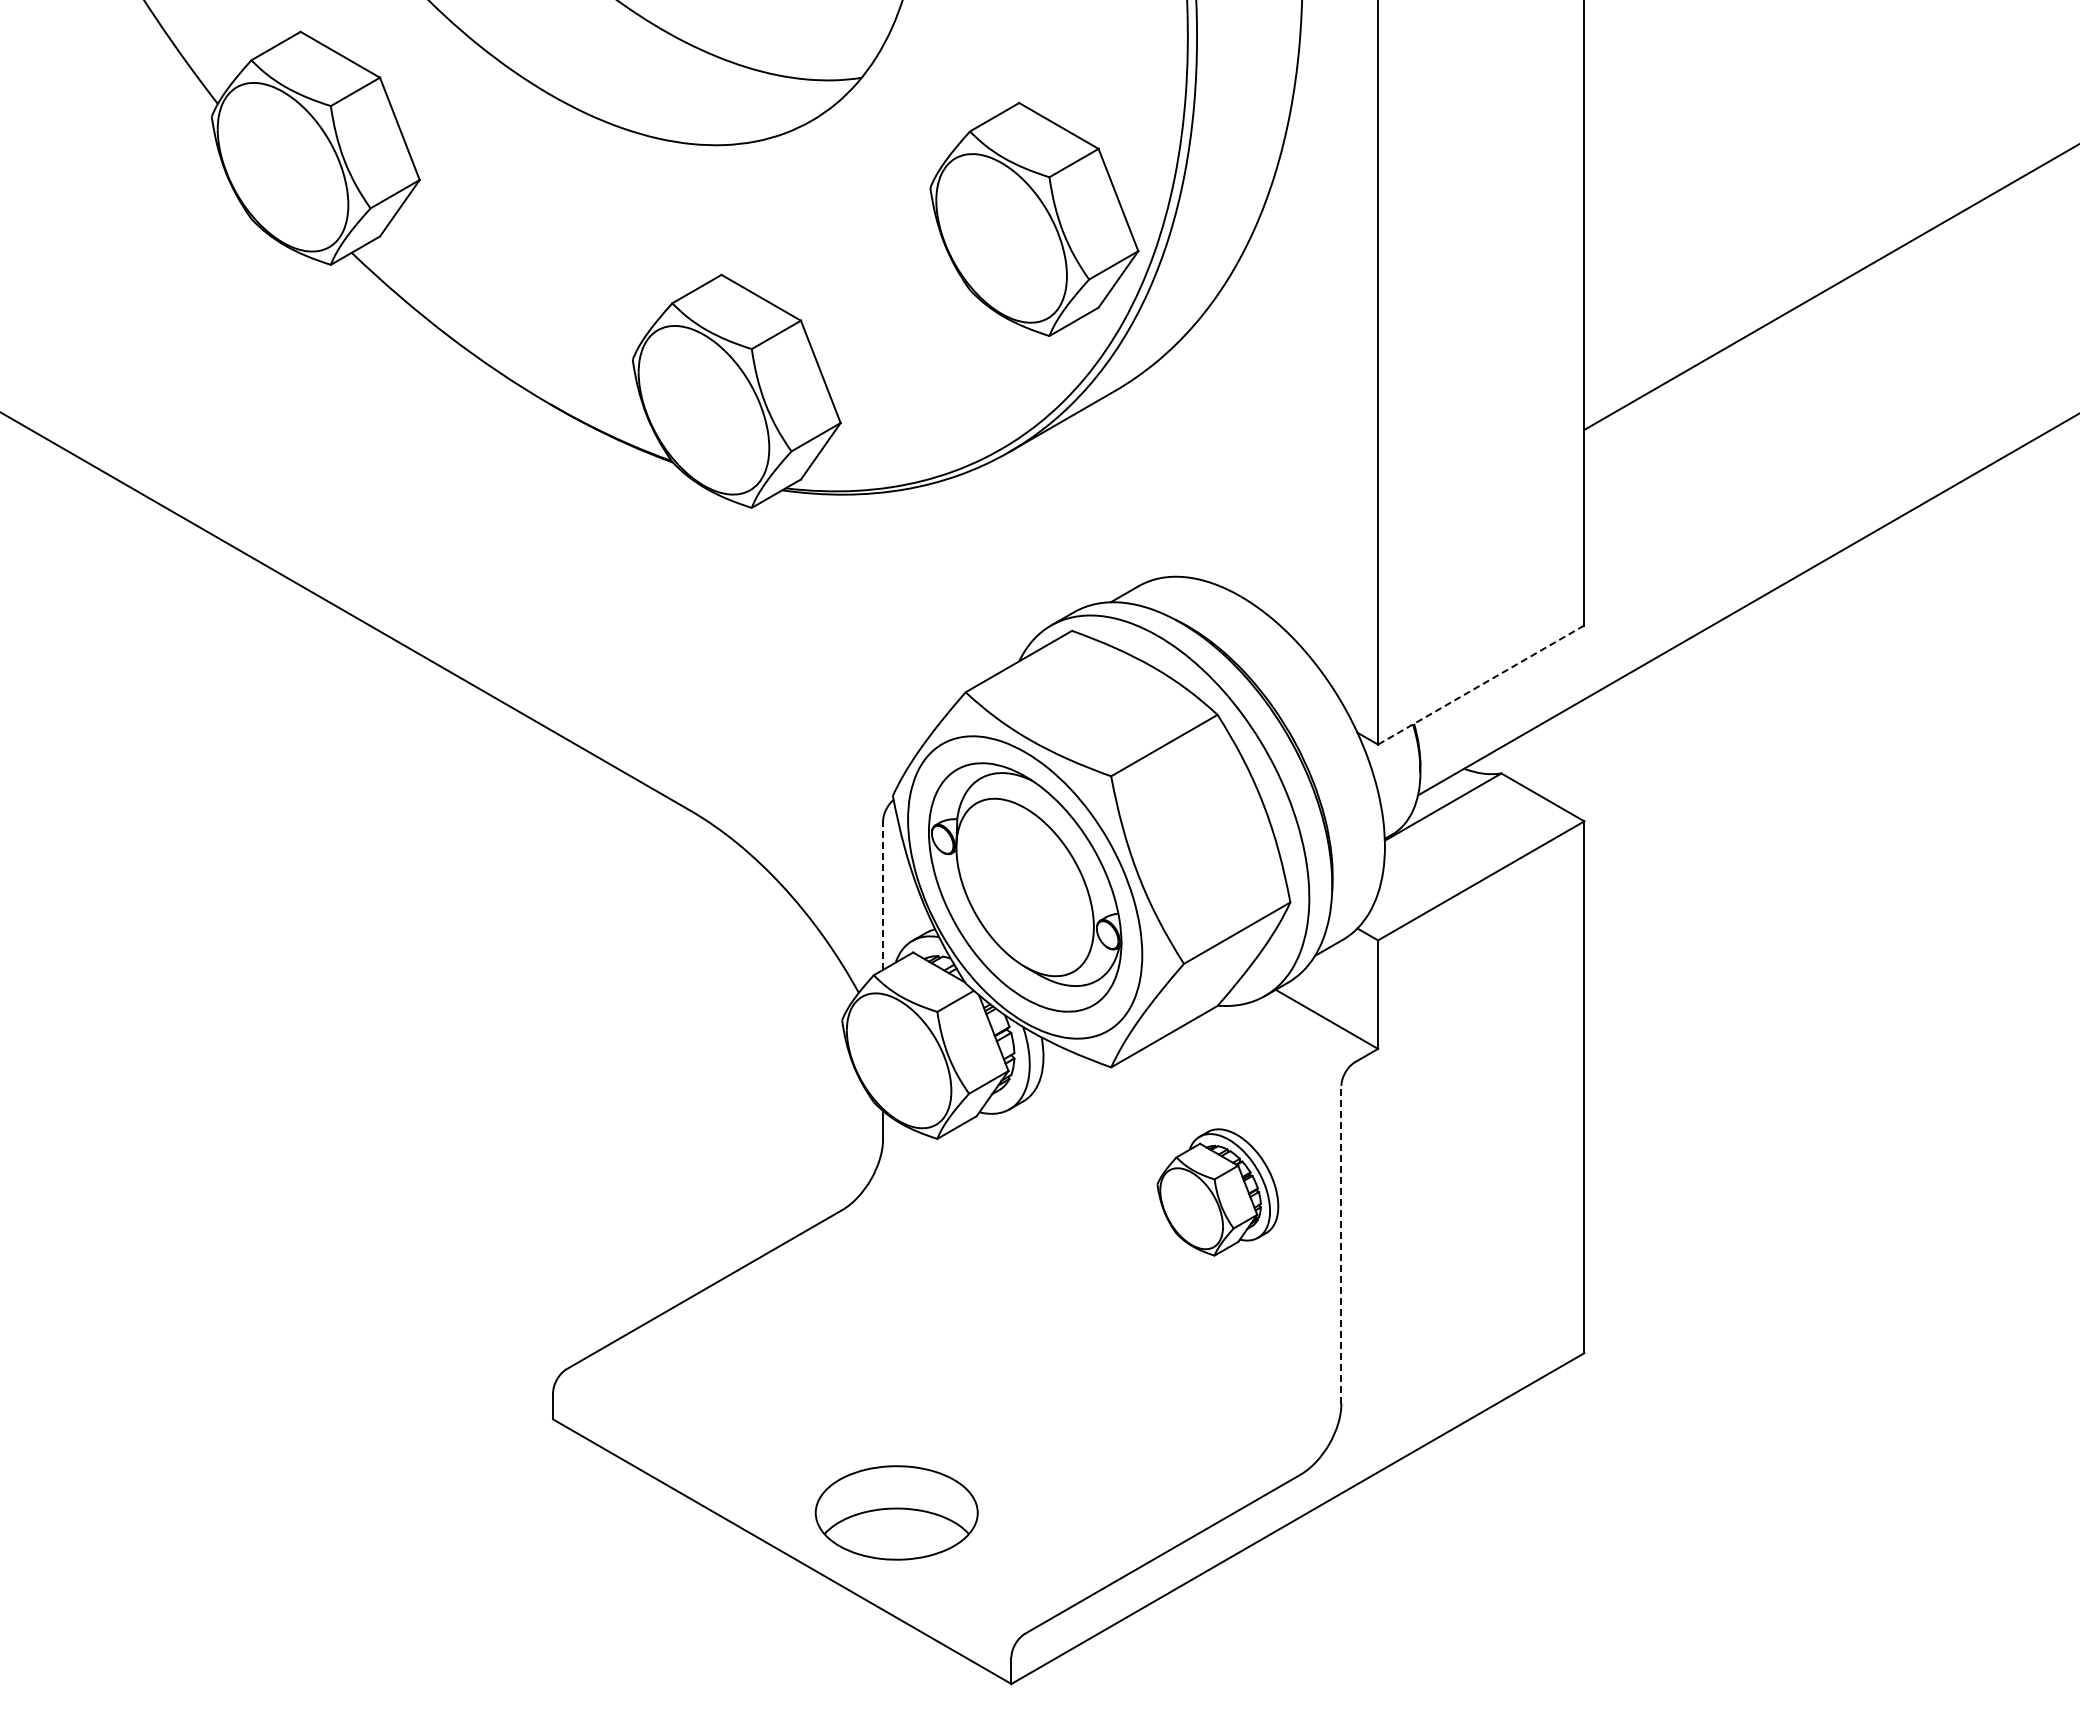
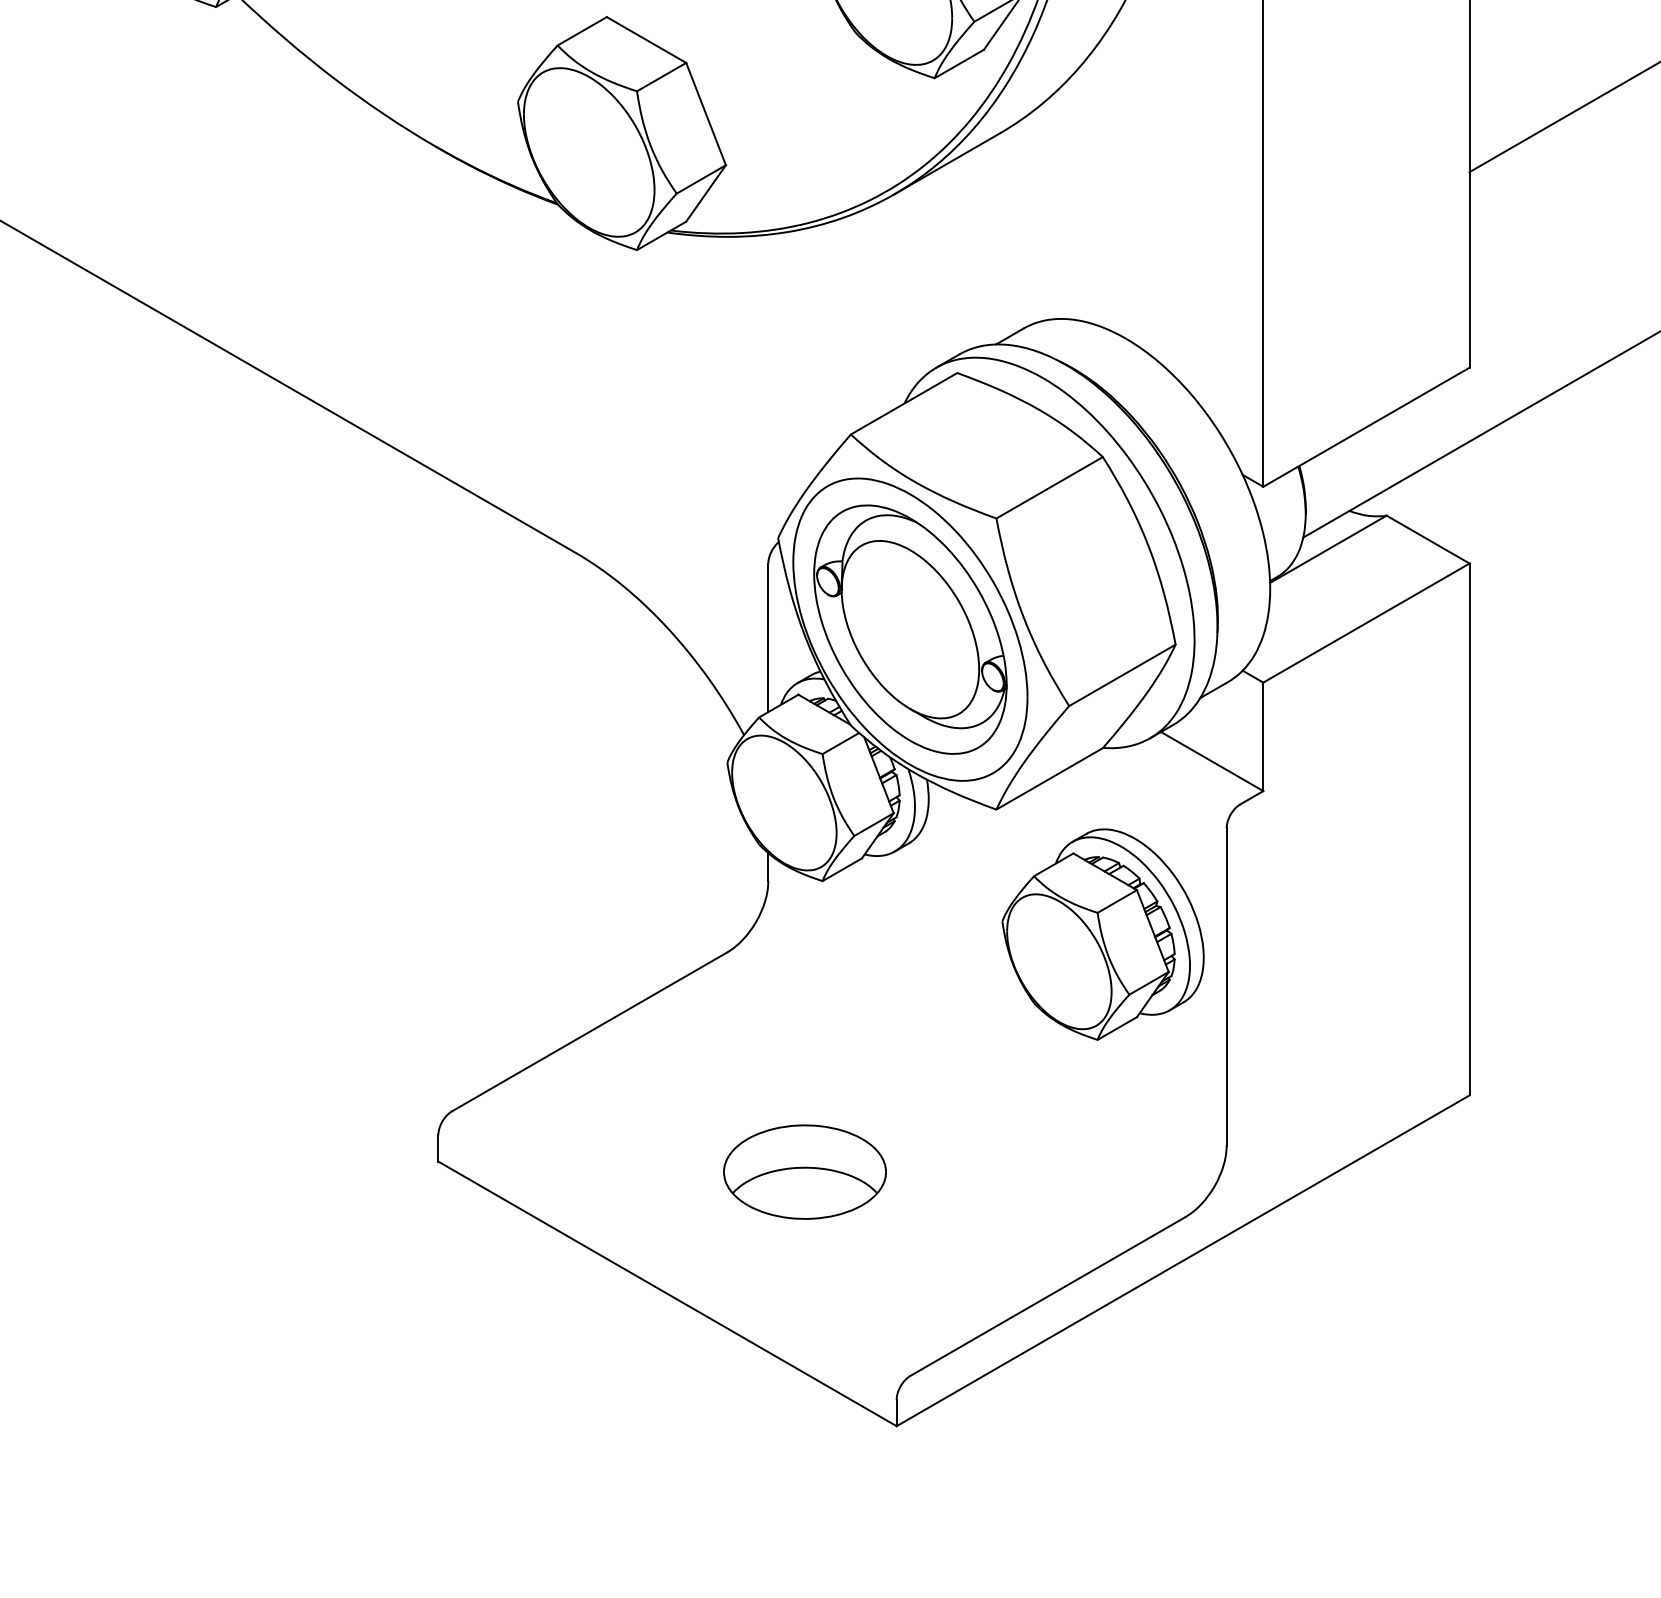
line: (1480, 685) -> (1365, 427), dashed -> solid
line: (883, 895) -> (768, 637), dashed -> solid
part: (1217, 1192) -> (1102, 934), size x1.67
line: (1341, 1244) -> (1226, 986), dashed -> solid
part: (896, 1512) -> (804, 1171), moved

